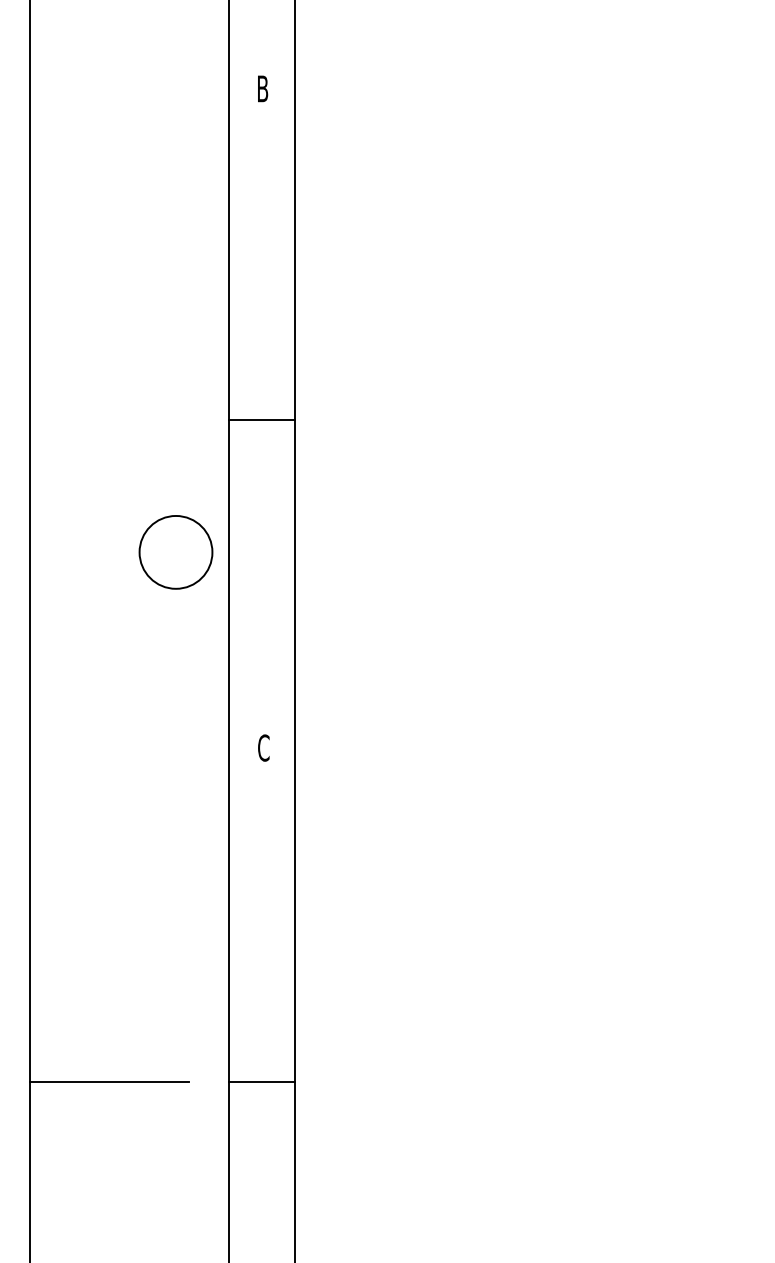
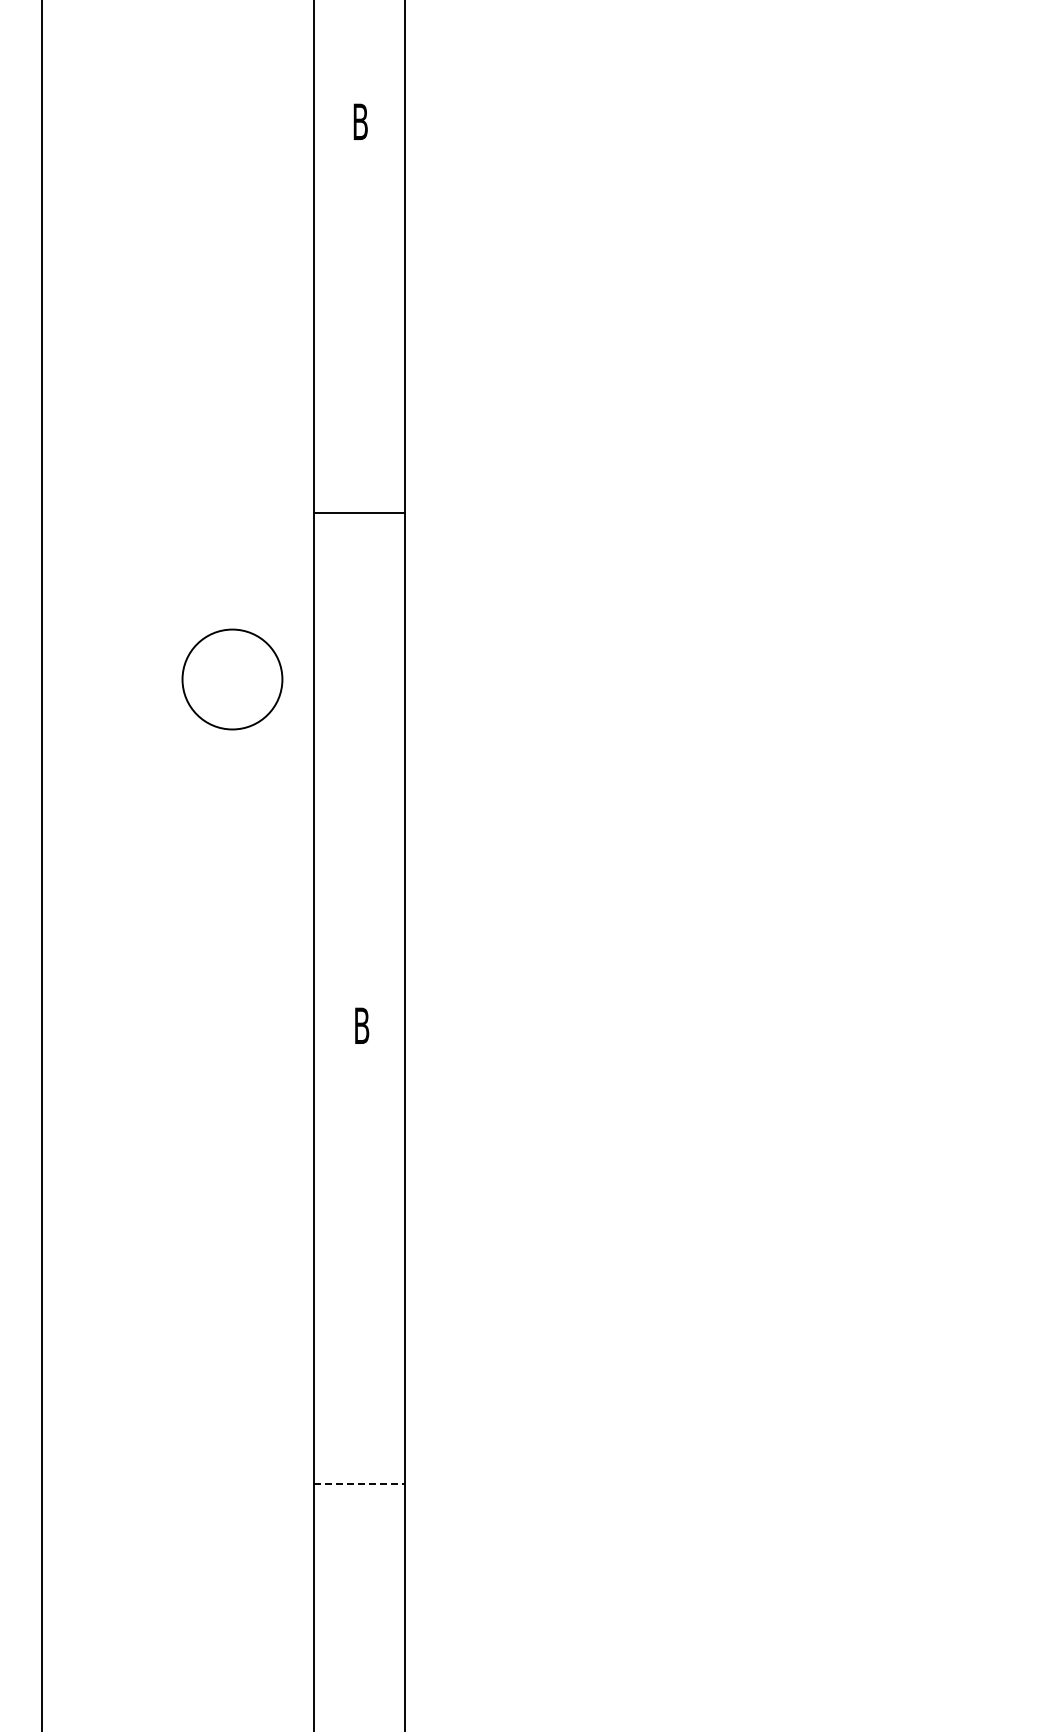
line: (262, 419) -> (359, 512), moved
circle: (176, 552) -> (232, 679), moved
text: (263, 747) -> (361, 1025), C -> B
line: (109, 1082) -> (150, 1484), removed
line: (262, 1082) -> (360, 1484), solid -> dashed

